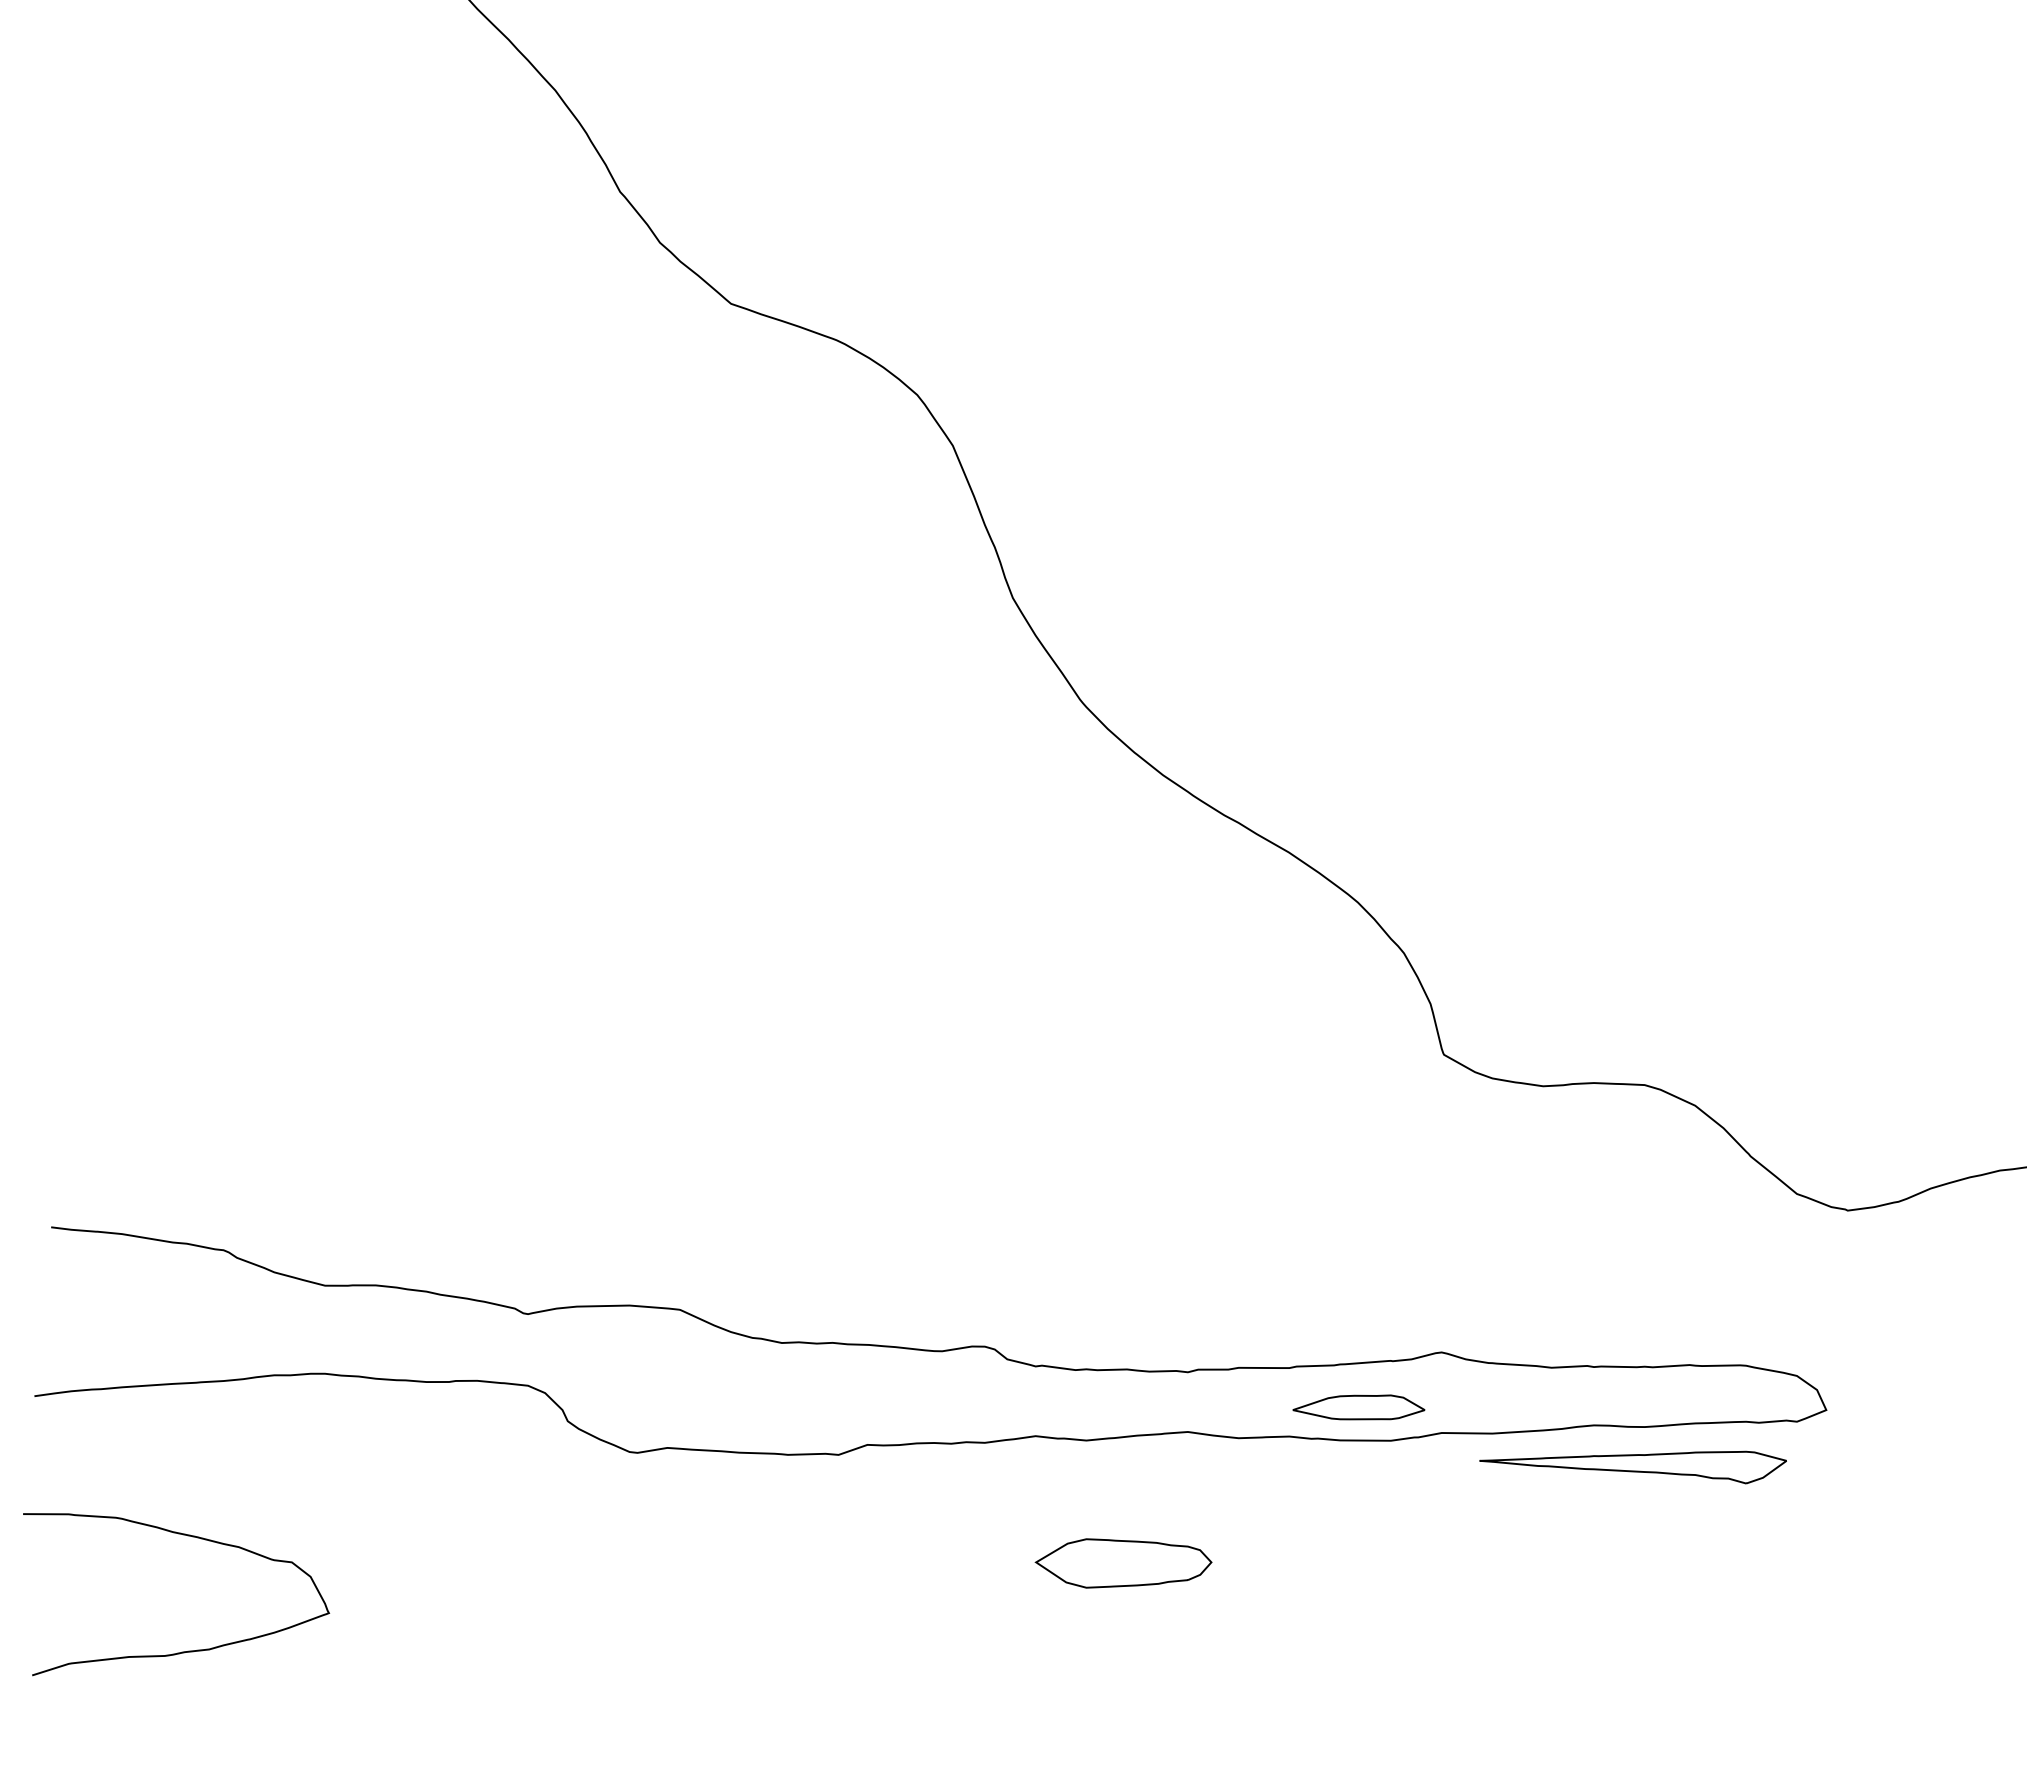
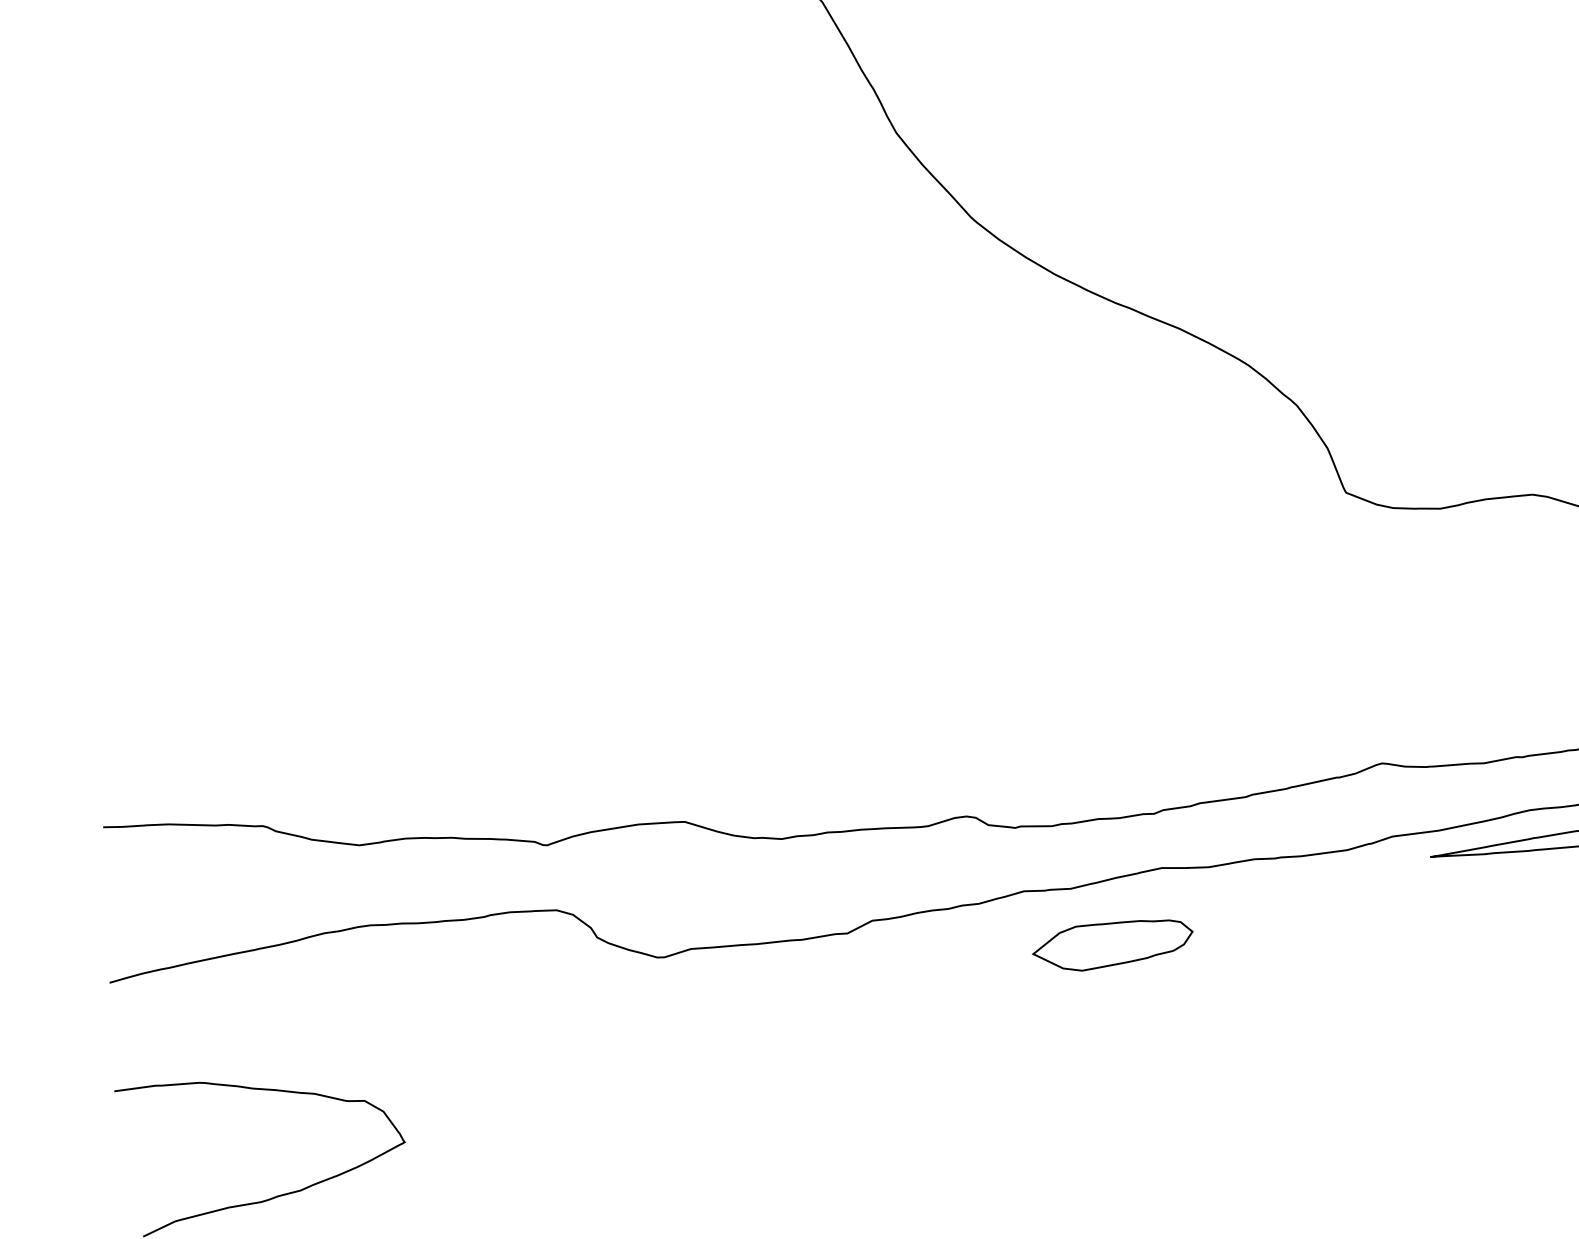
part: (1358, 1407) -> (1313, 824), removed
part: (1123, 1563) -> (1112, 943), moved

